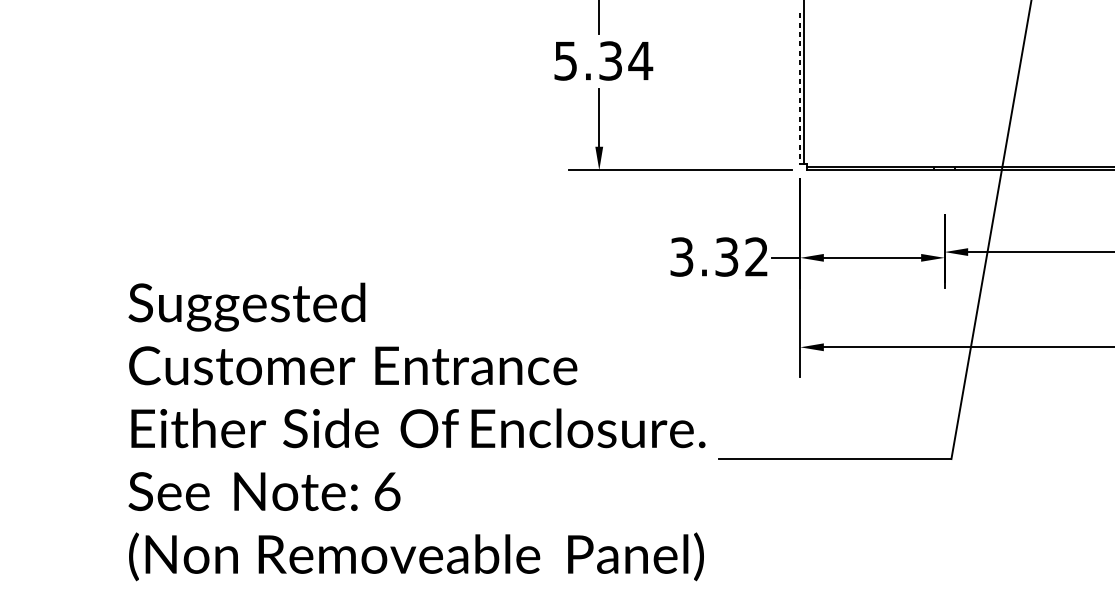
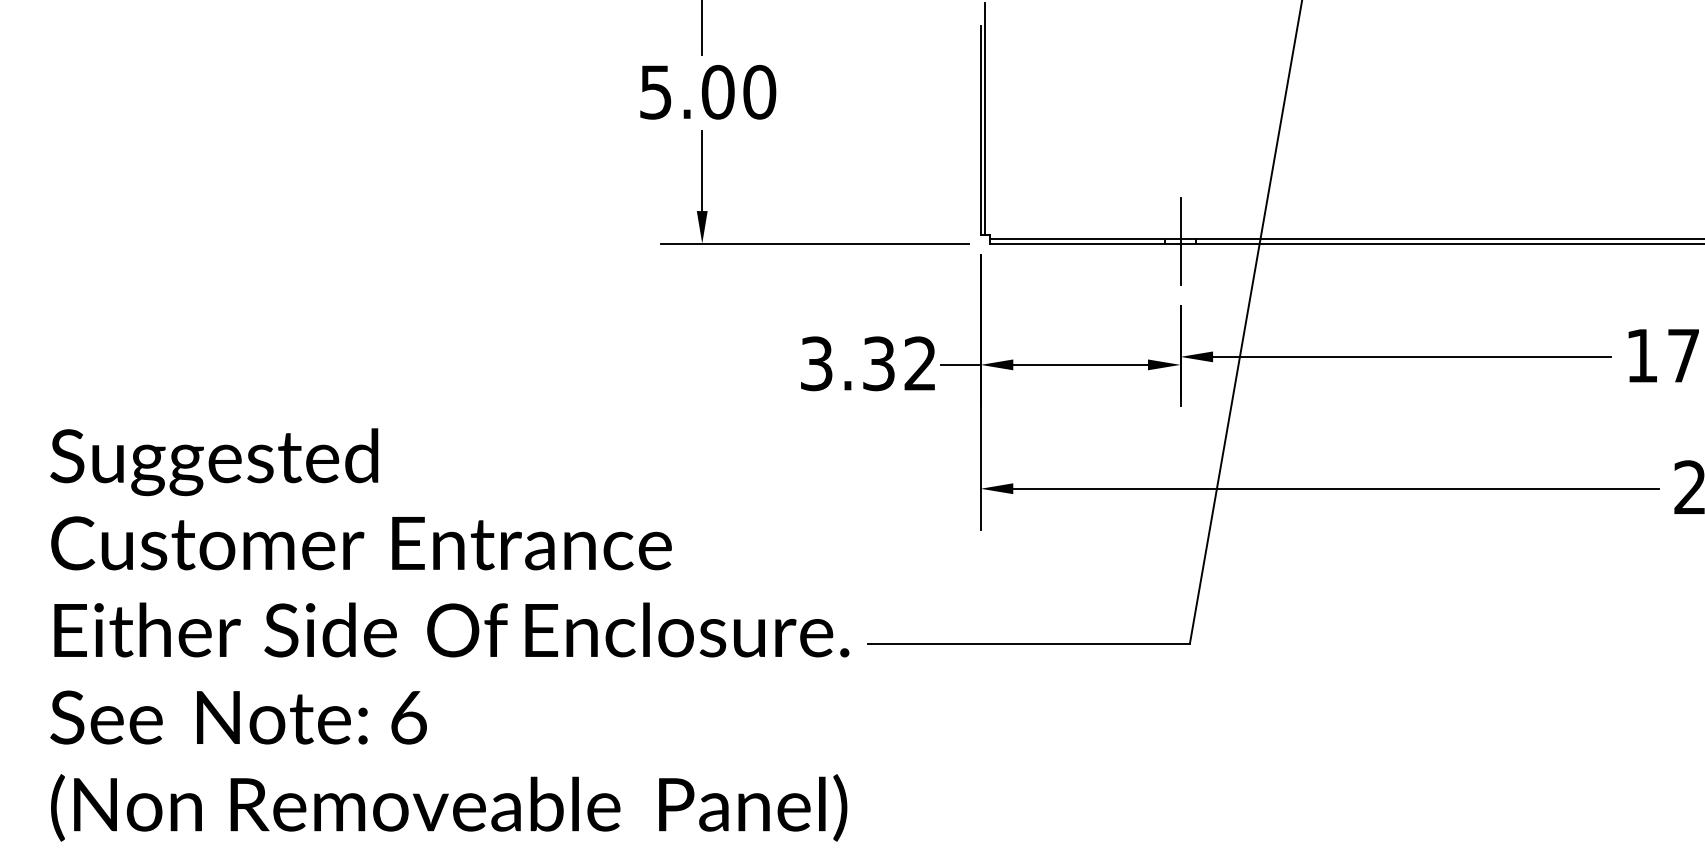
text: (625, 60) -> (738, 91), 5.34 -> 5.00
line: (800, 88) -> (980, 130), dashed -> solid
line: (944, 168) -> (1180, 240), added
text: (416, 431) -> (449, 634), moved

